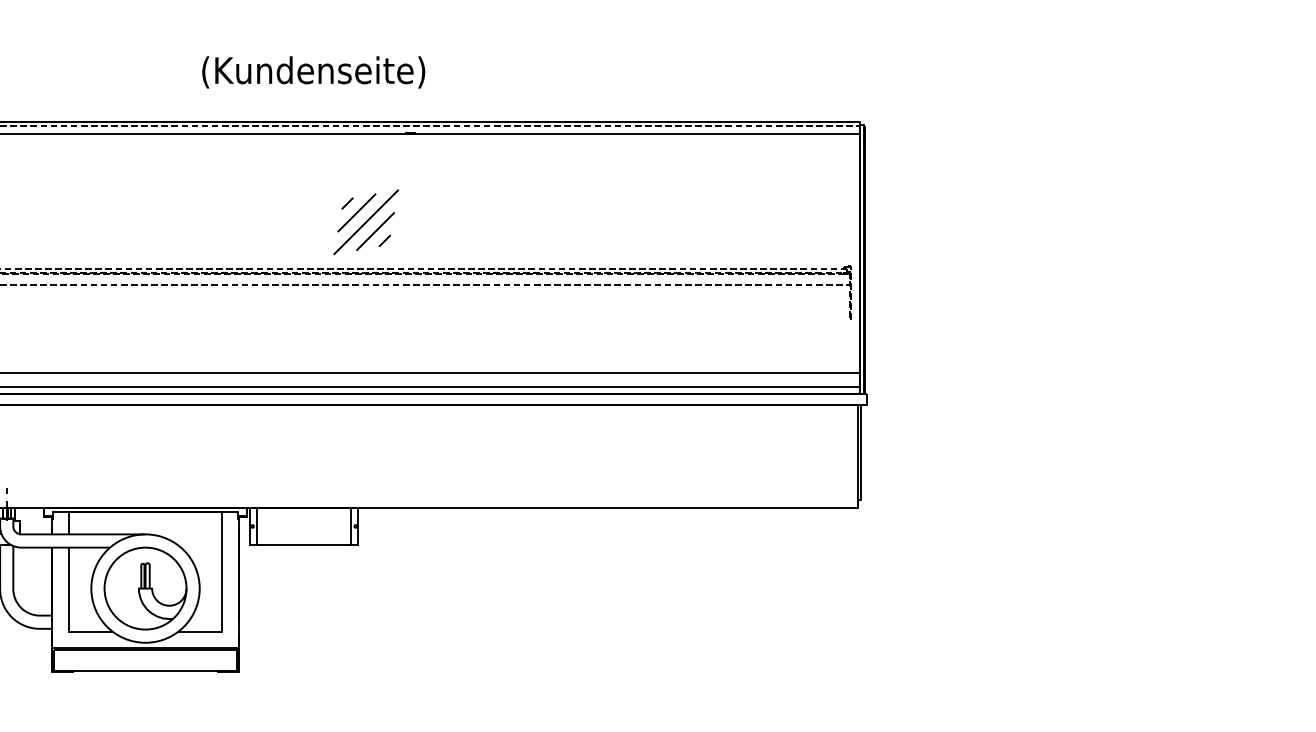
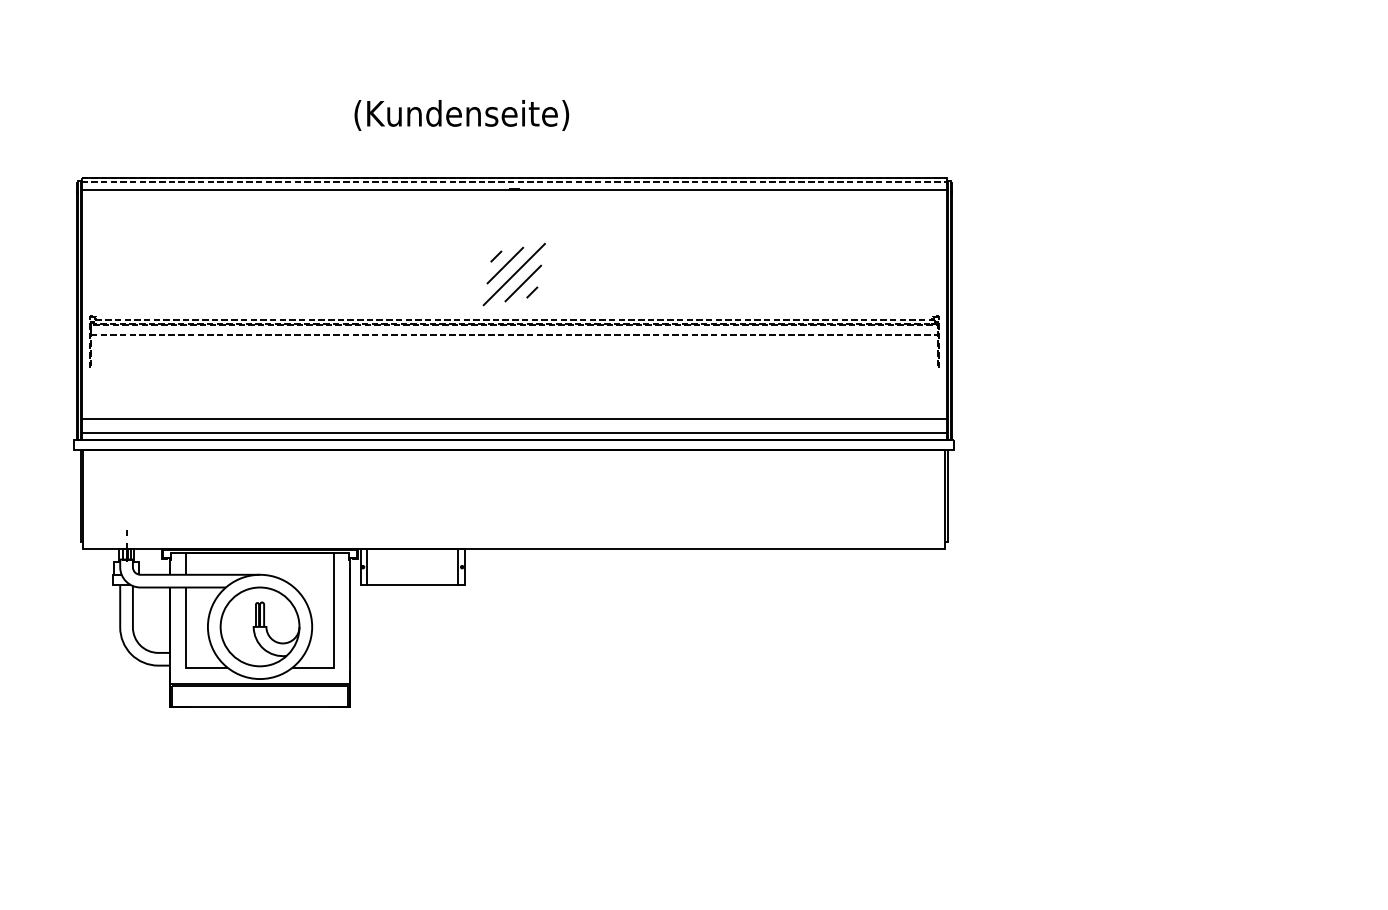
text: (313, 72) -> (461, 115), moved
part: (365, 222) -> (513, 274), moved

